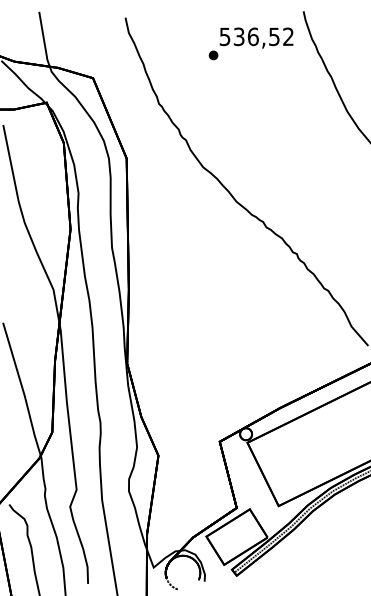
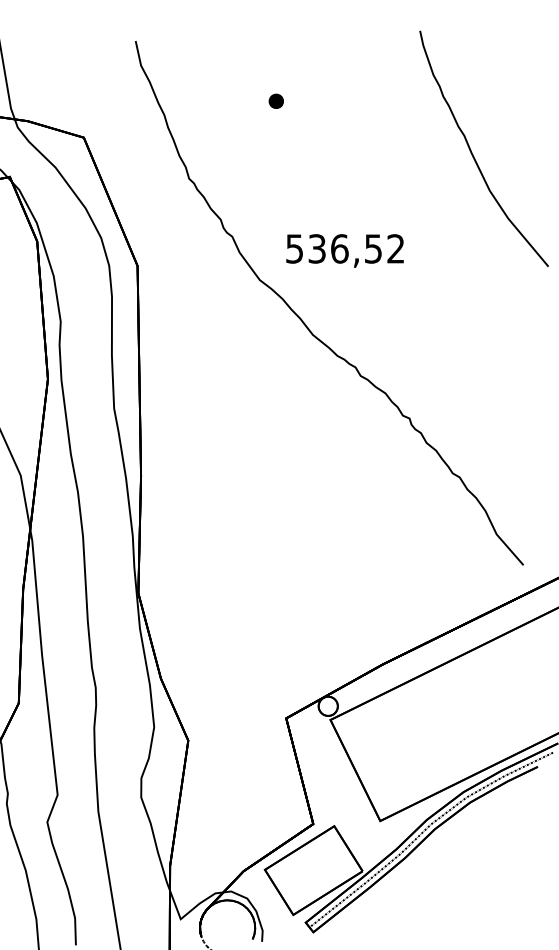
text: (256, 37) -> (344, 249), moved

